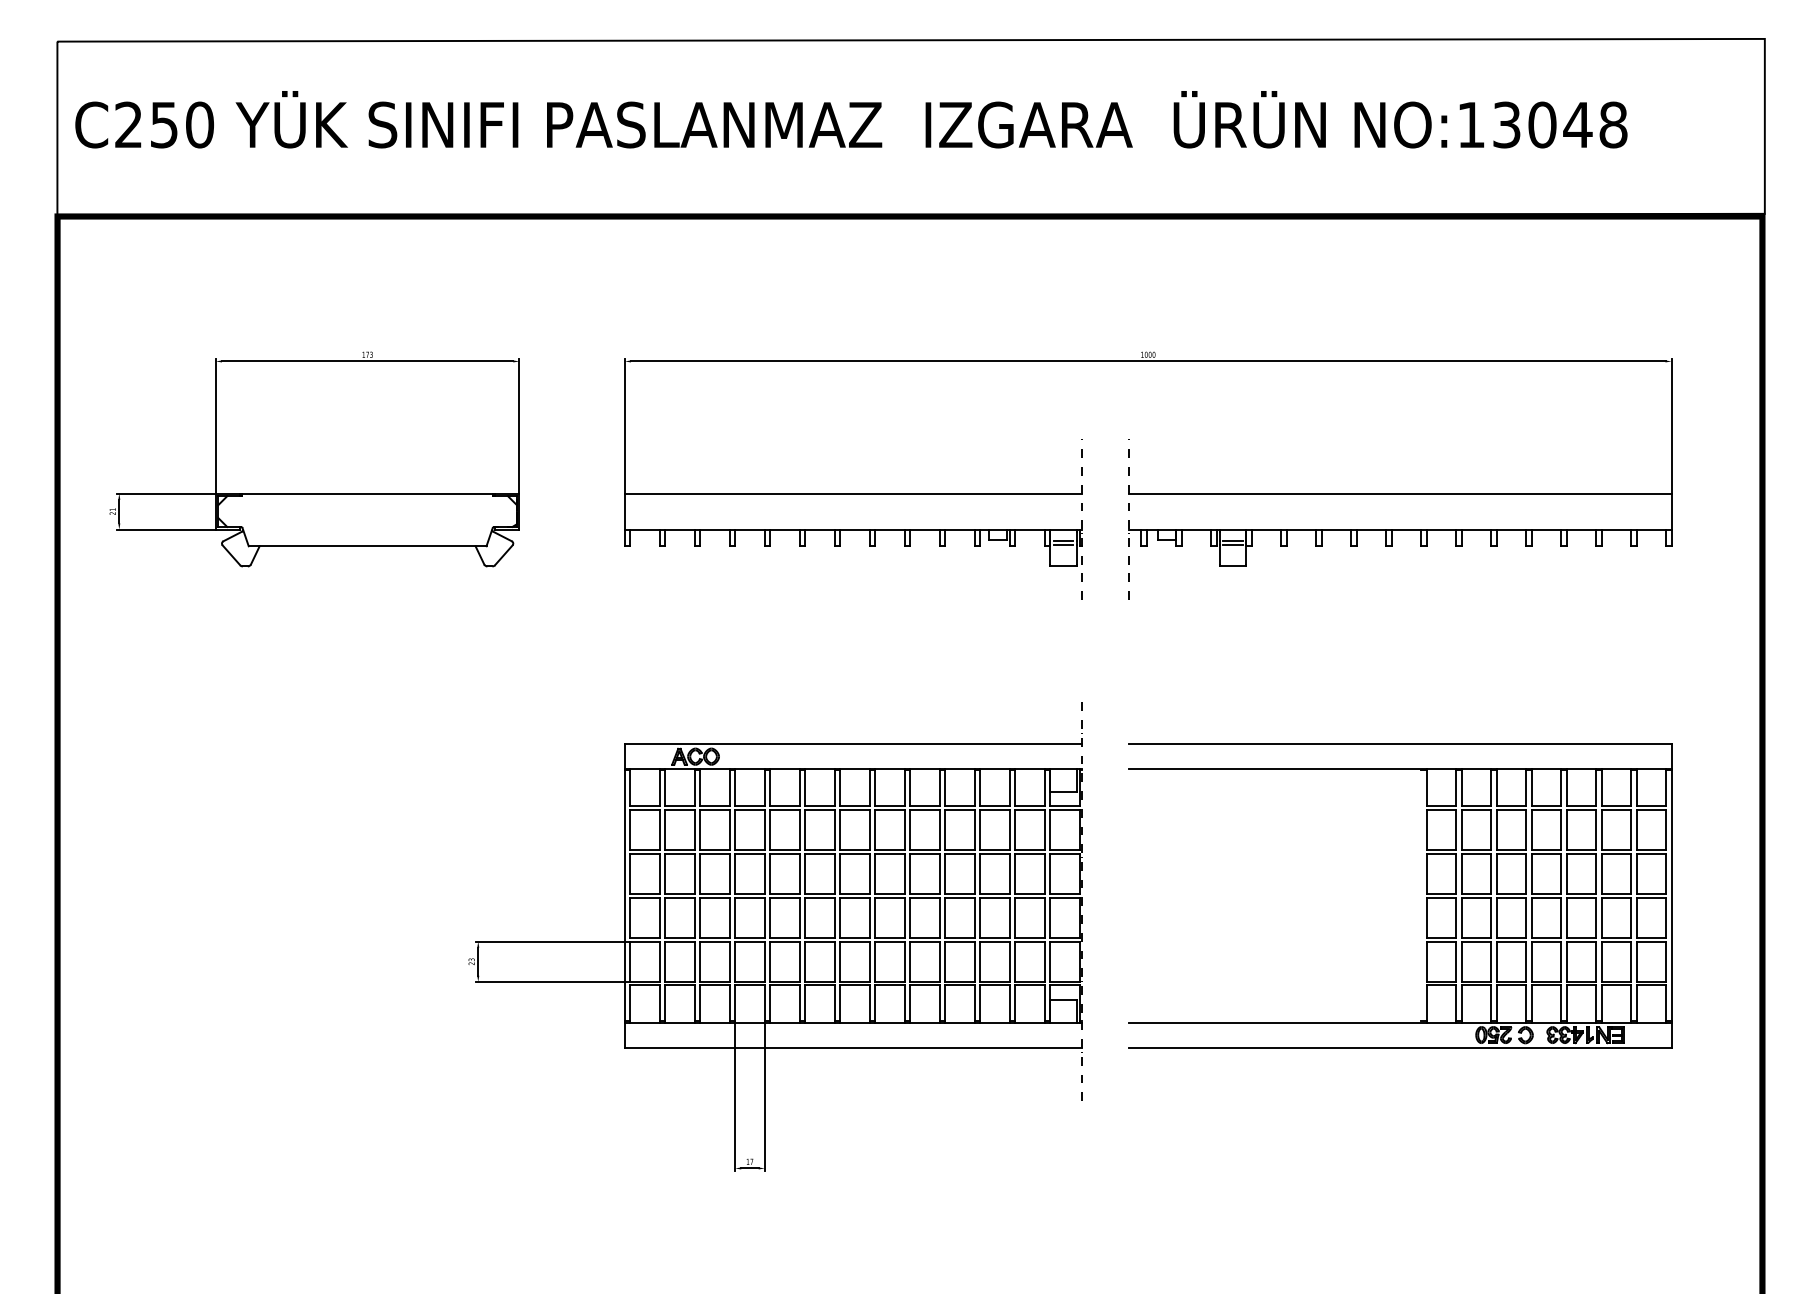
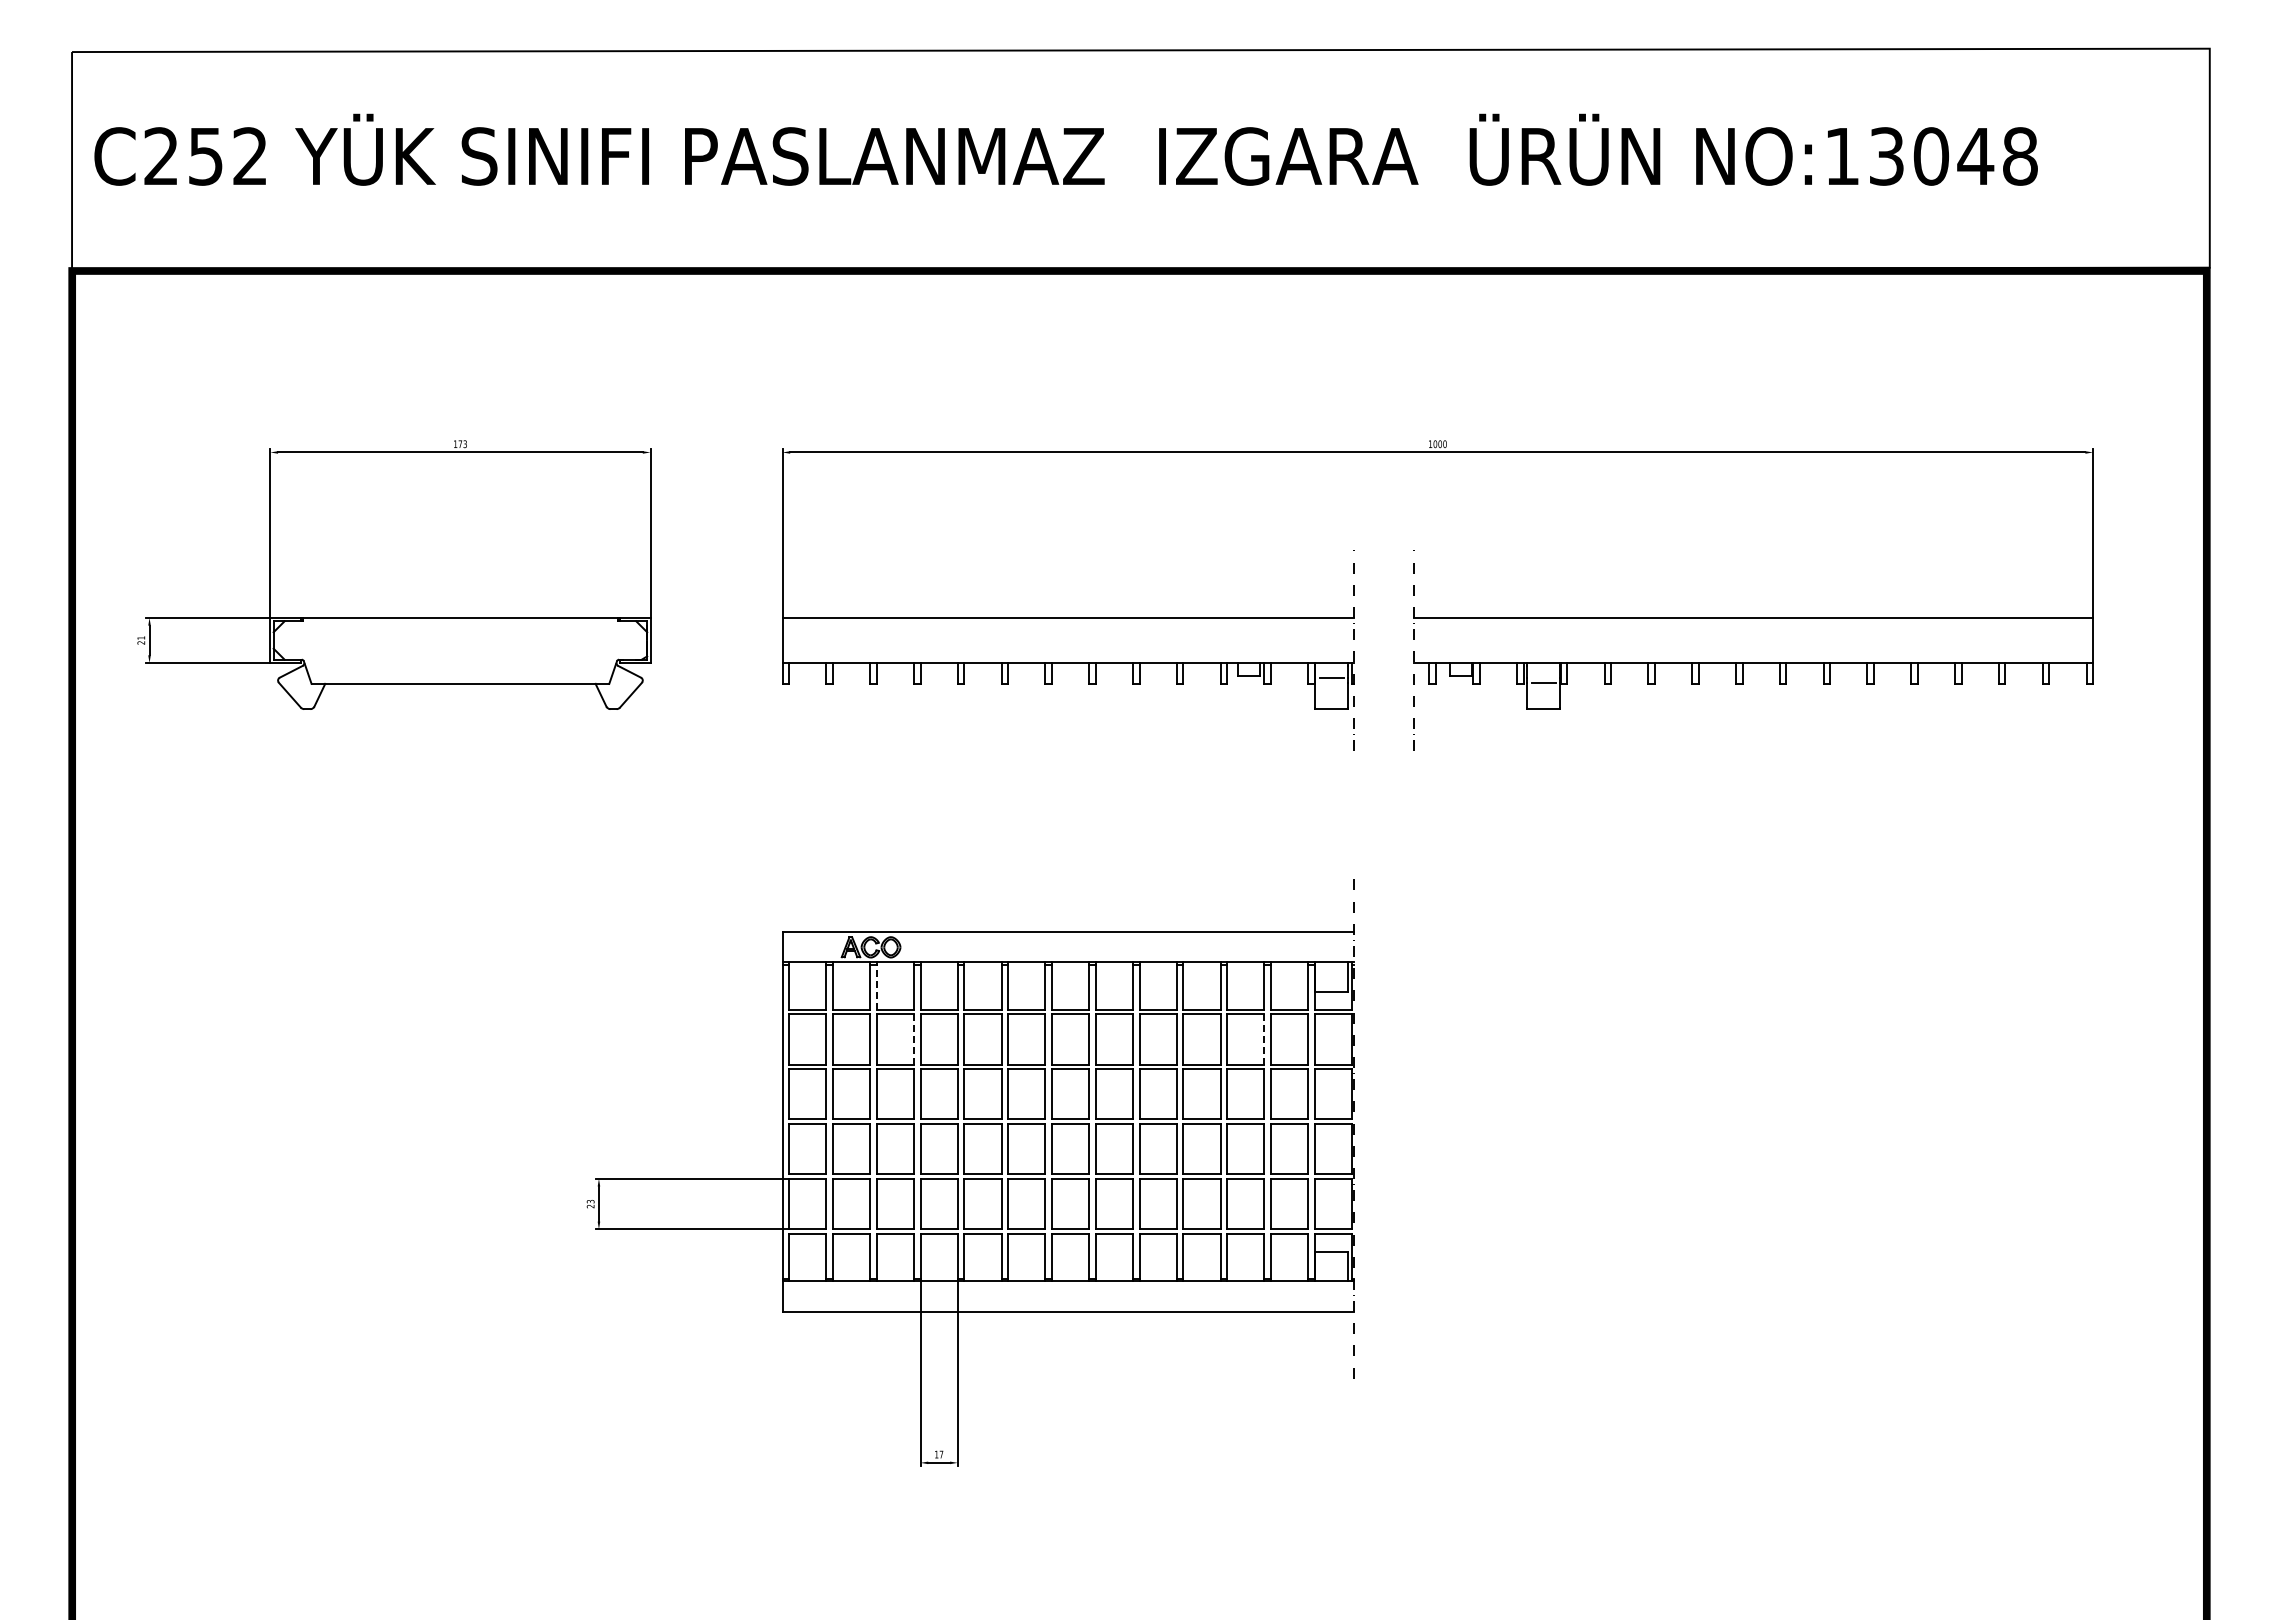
text: (199, 125) -> (250, 156), C250 -> C252
line: (1232, 541) -> (1543, 677), removed
line: (1063, 545) -> (1331, 682), removed
line: (699, 788) -> (876, 987), solid -> dashed
line: (729, 830) -> (913, 1039), solid -> dashed
line: (1009, 830) -> (1264, 1039), solid -> dashed
part: (1425, 894) -> (1785, 1119), removed

